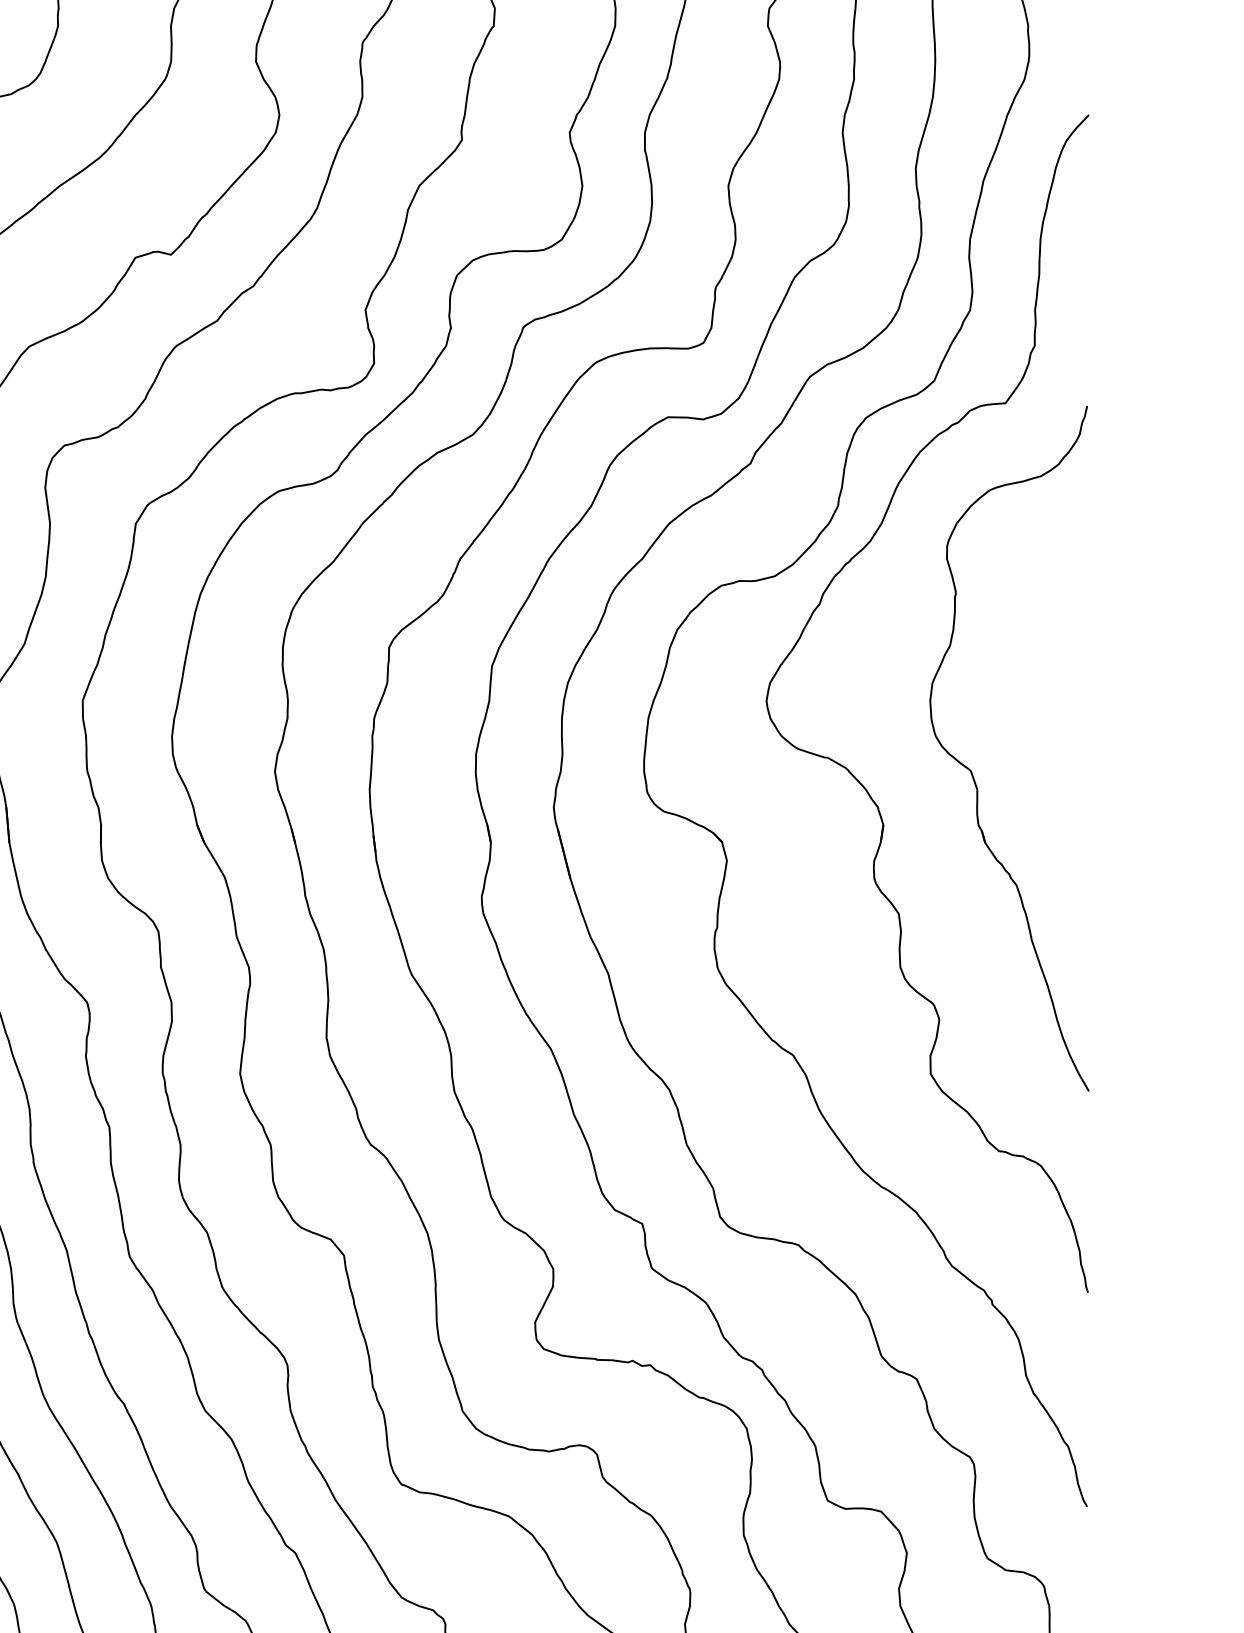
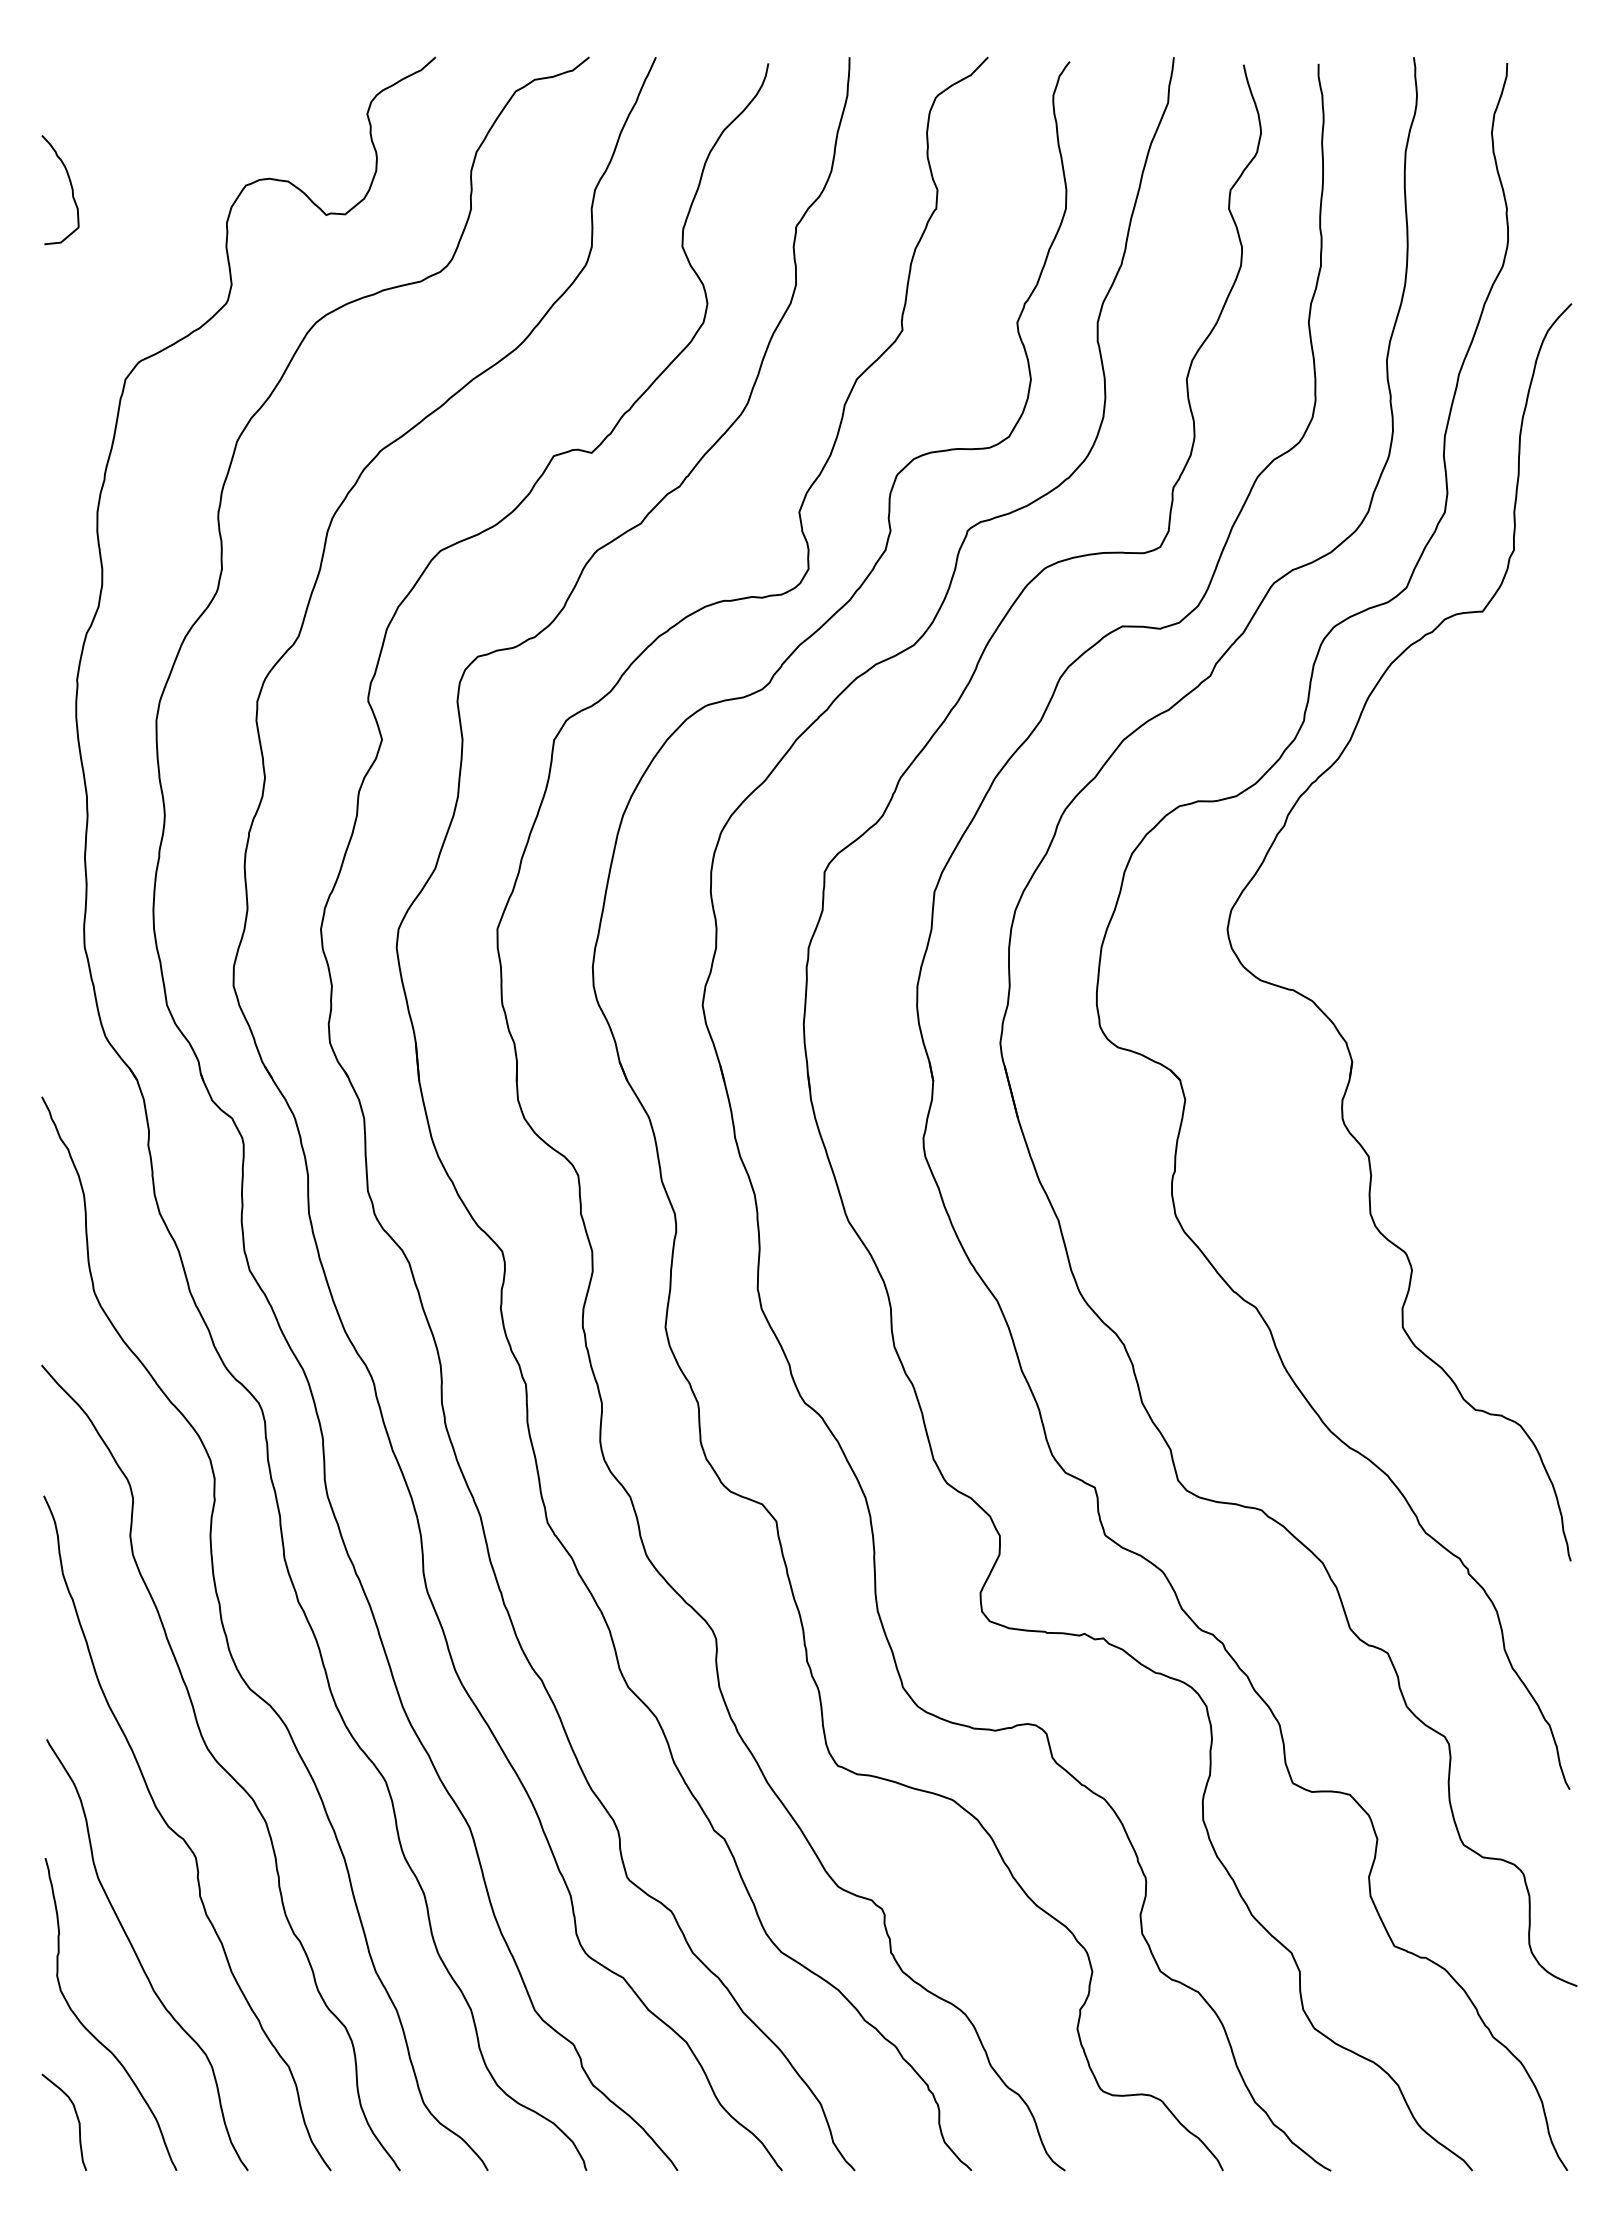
part: (971, 770) -> (1446, 1003), removed

